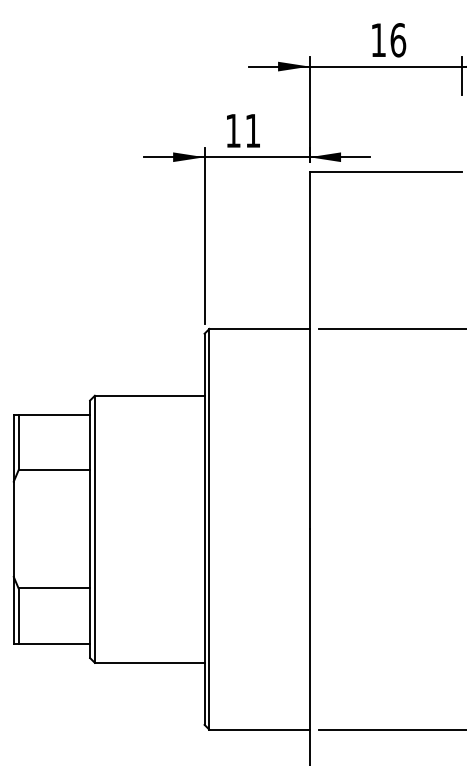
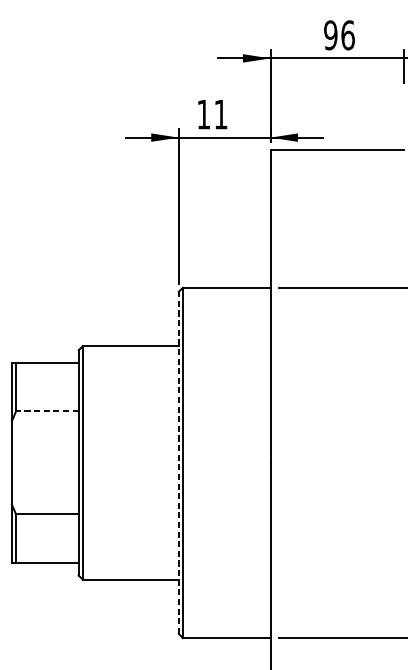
text: (378, 40) -> (330, 35), 16 -> 96
line: (54, 470) -> (47, 411), solid -> dashed
line: (204, 529) -> (178, 463), solid -> dashed

